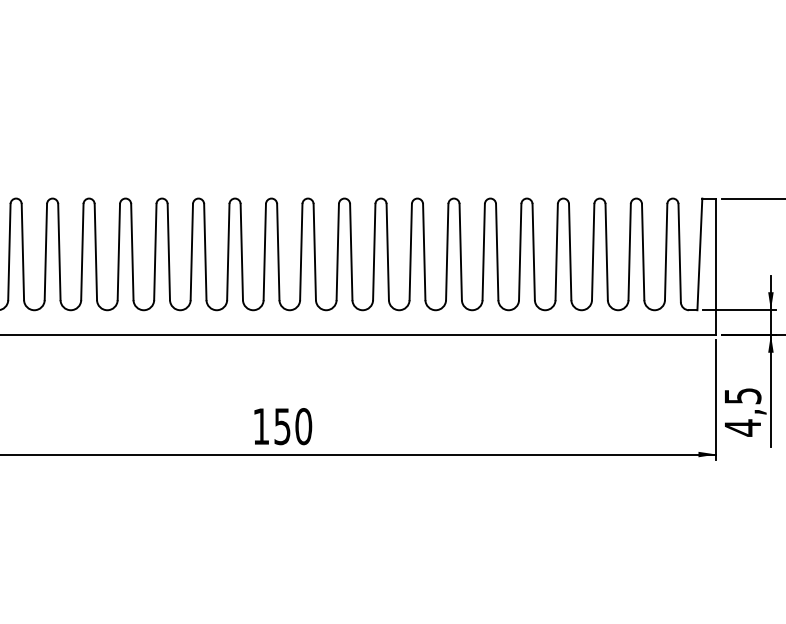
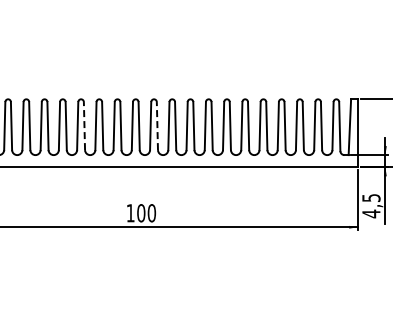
line: (168, 250) -> (84, 125), solid -> dashed
line: (314, 250) -> (157, 125), solid -> dashed
text: (282, 427) -> (141, 213), 150 -> 100

